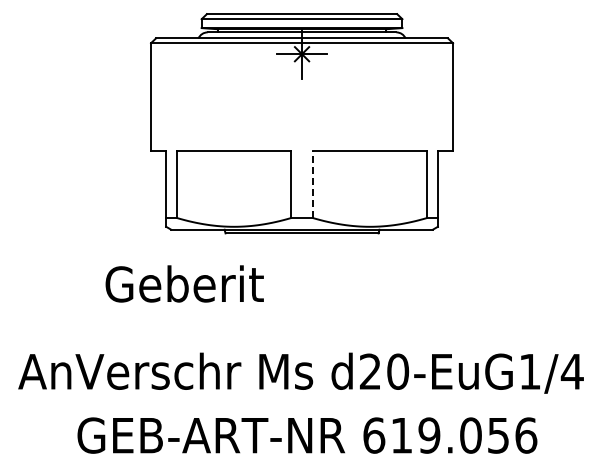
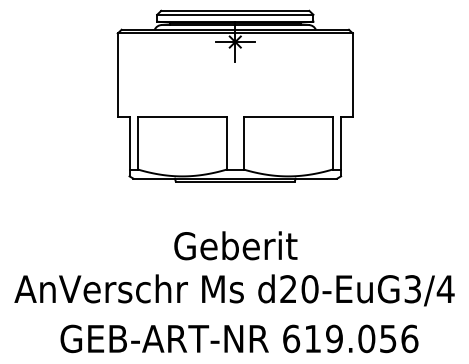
line: (312, 184) -> (243, 143), dashed -> solid
text: (184, 283) -> (235, 245), moved
text: (529, 371) -> (412, 289), d20-EuG1/4 -> d20-EuG3/4

